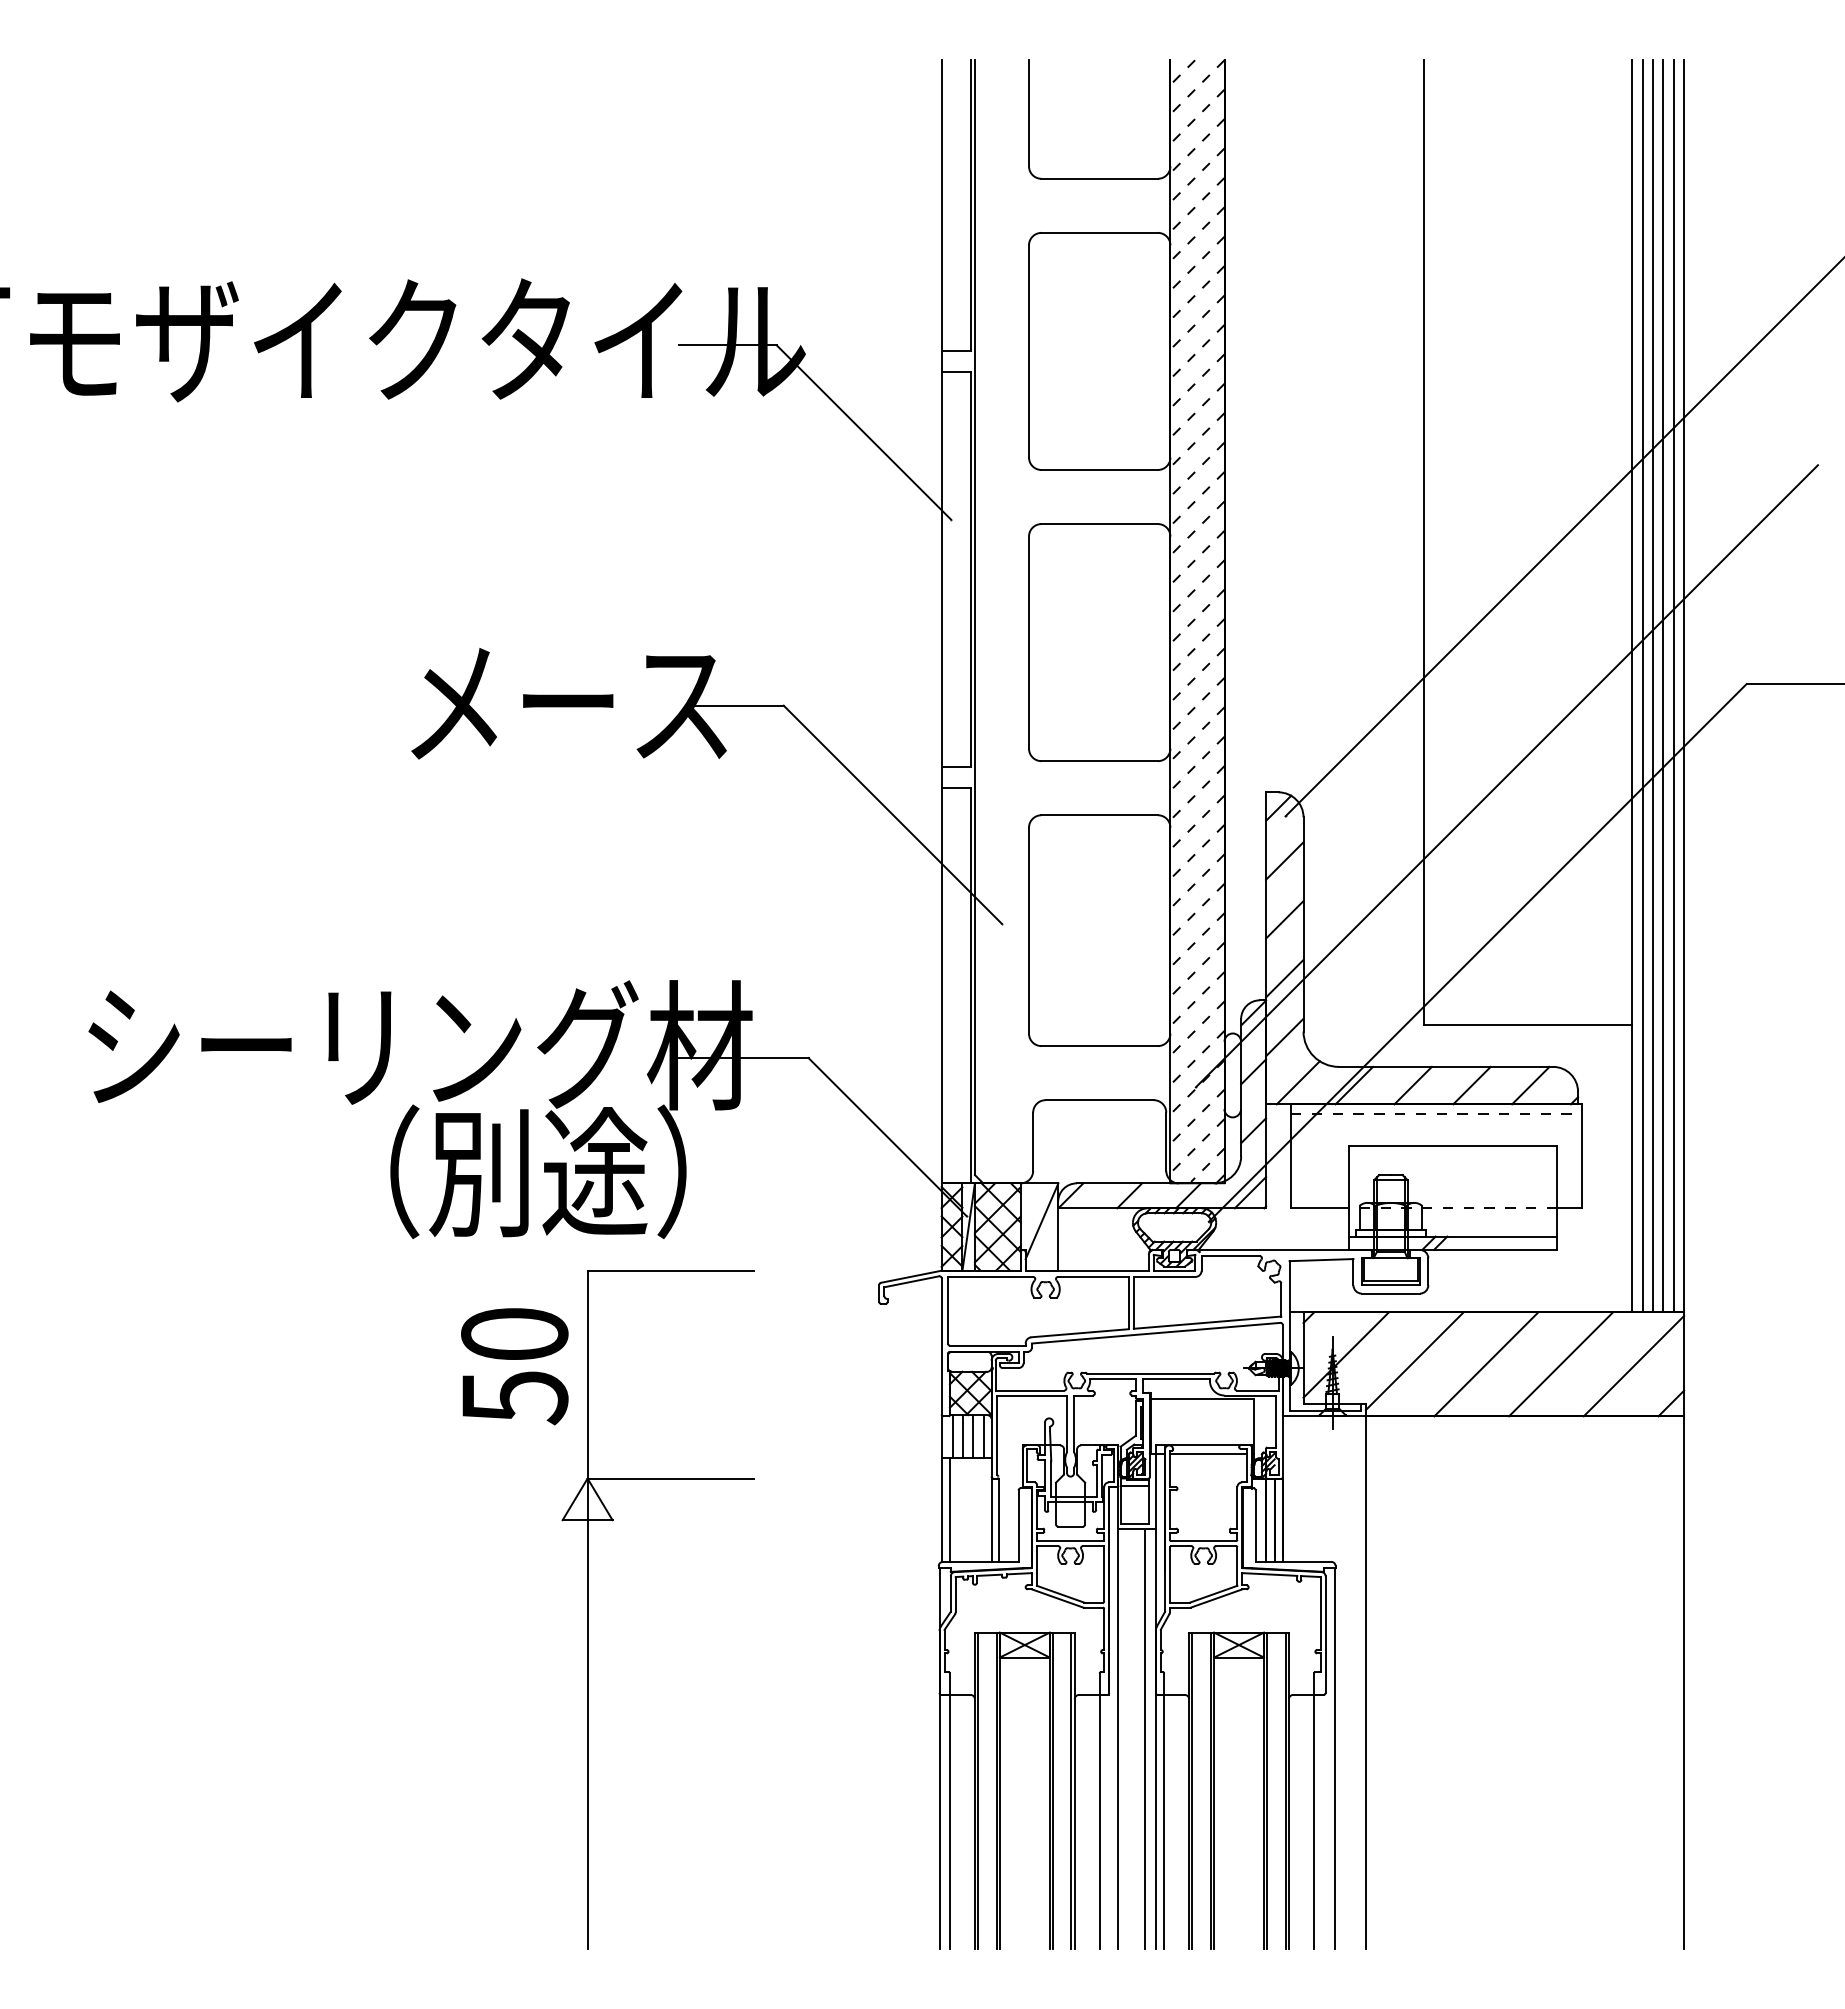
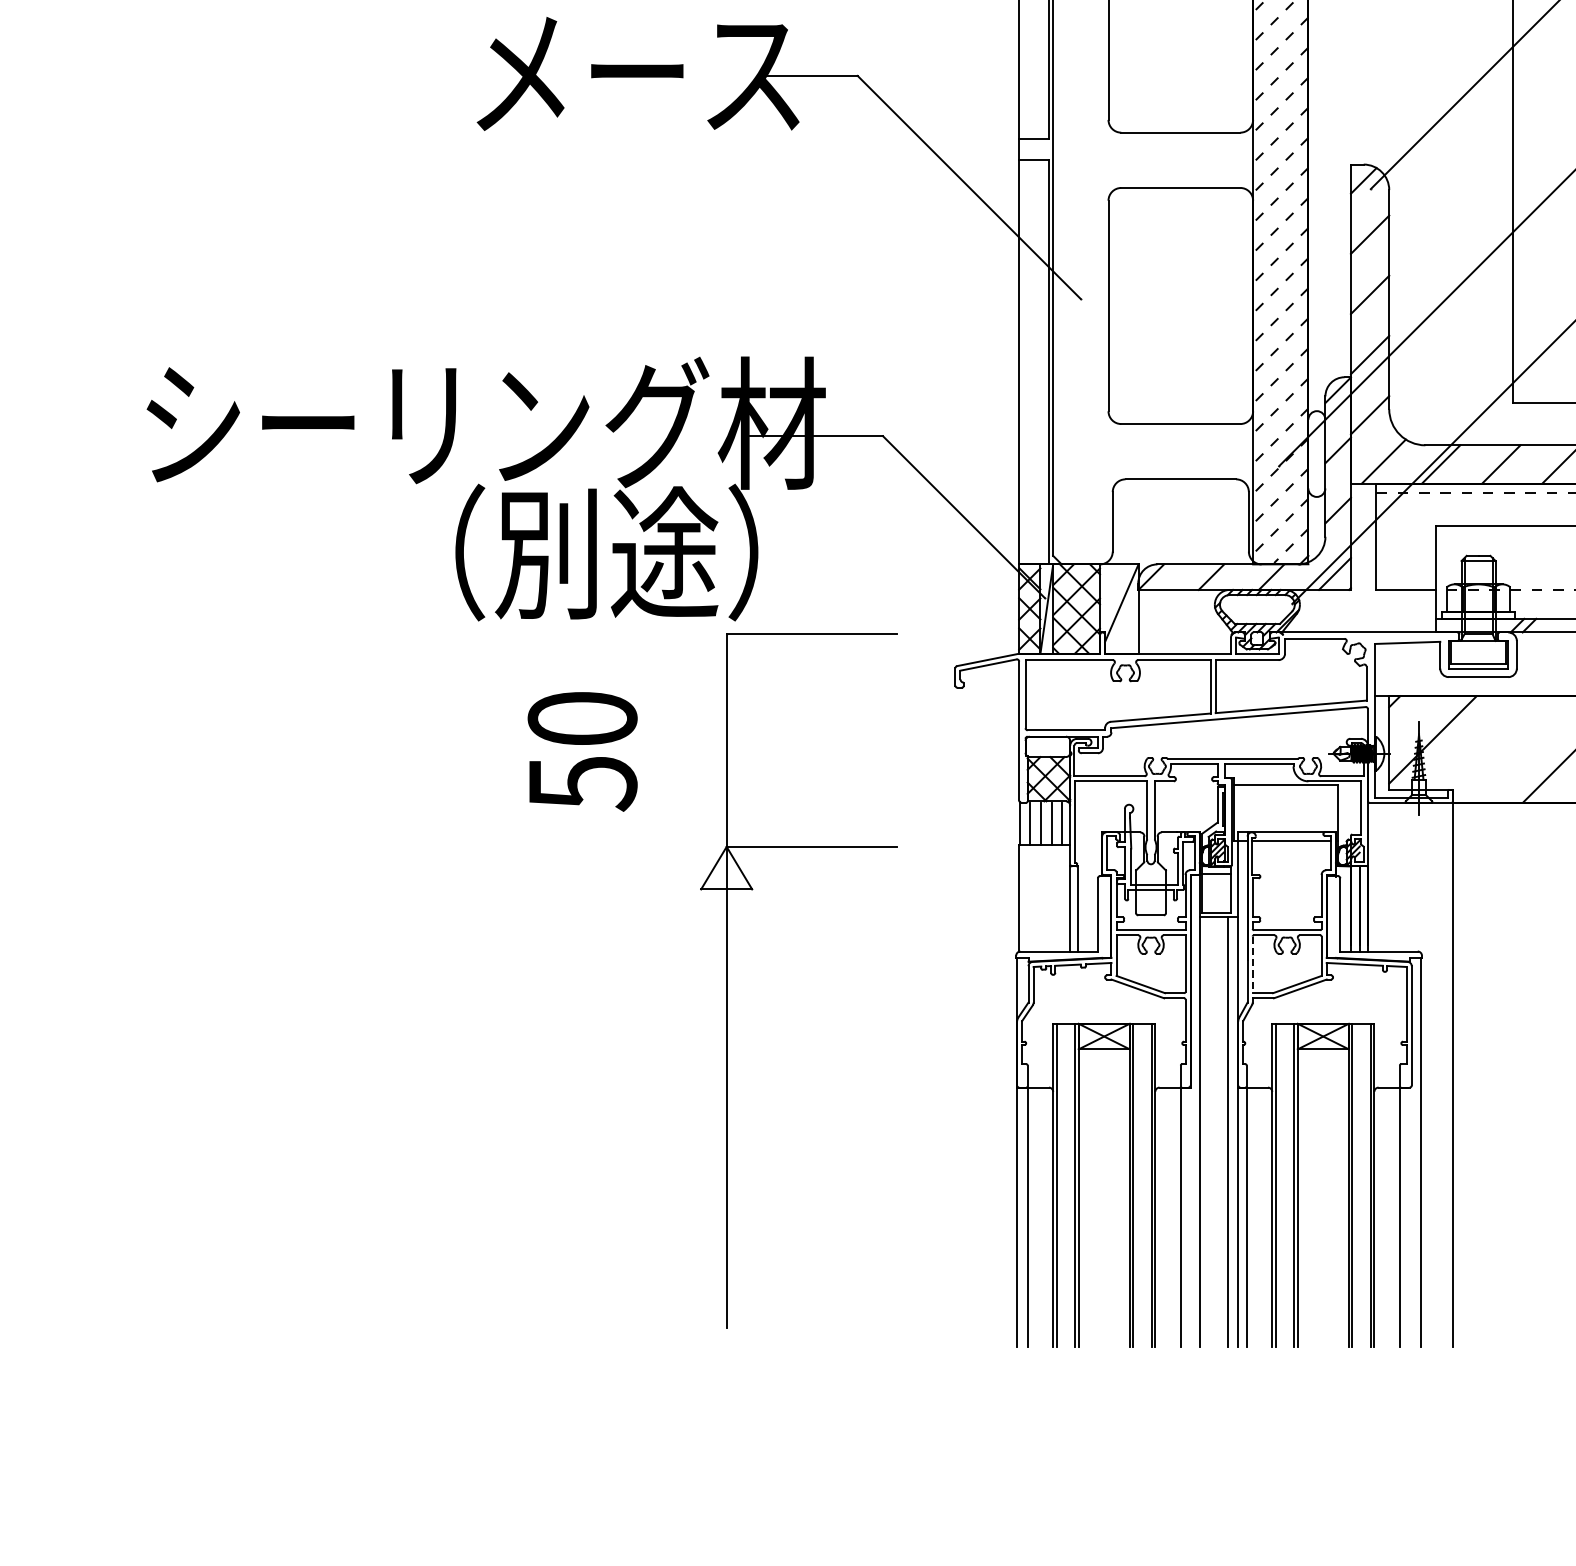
line: (1414, 1361) -> (1502, 746), removed
line: (949, 1509) -> (1027, 897), removed
line: (1170, 1575) -> (1253, 965), solid -> dashed
part: (588, 1609) -> (727, 980), moved

